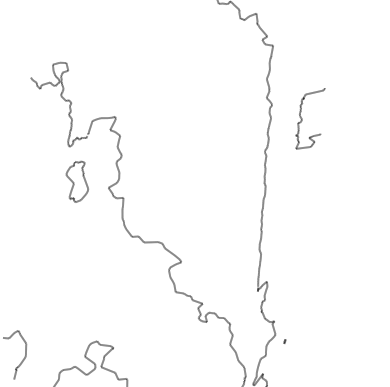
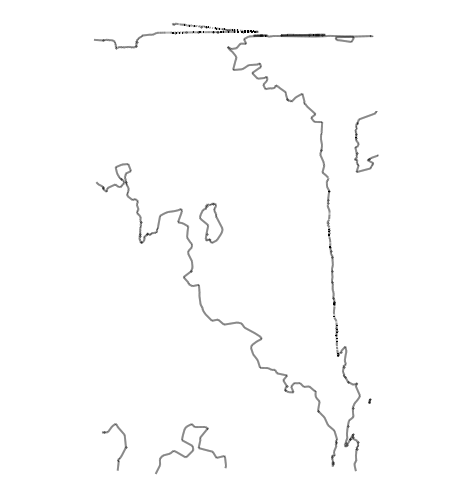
curve: (302, 119) -> (359, 143), moved
part: (77, 181) -> (211, 222), moved

